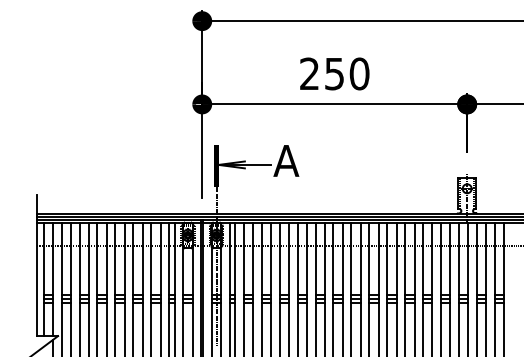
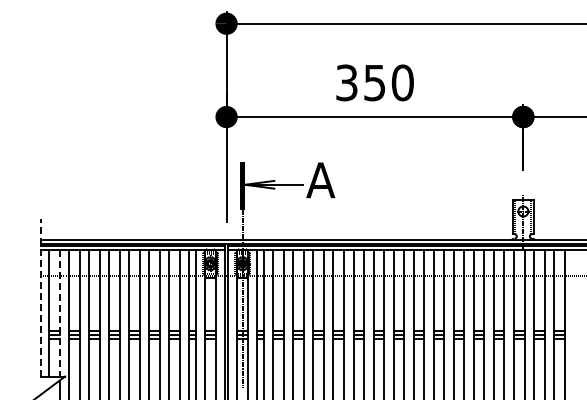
text: (309, 73) -> (346, 82), 250 -> 350
line: (37, 265) -> (41, 297), solid -> dashed
line: (53, 279) -> (59, 313), solid -> dashed

